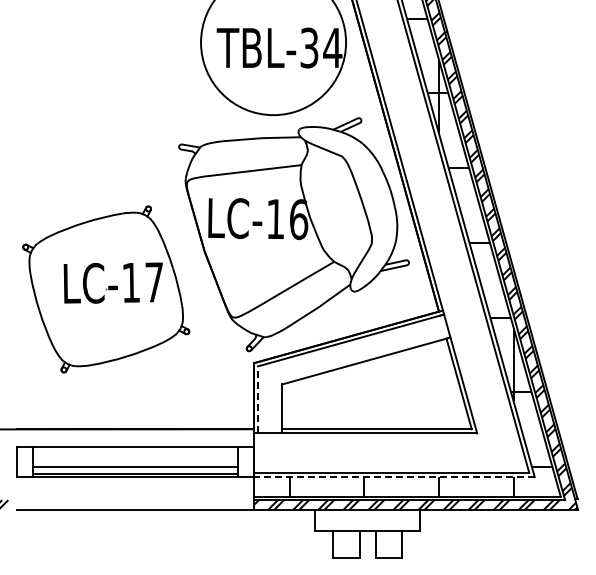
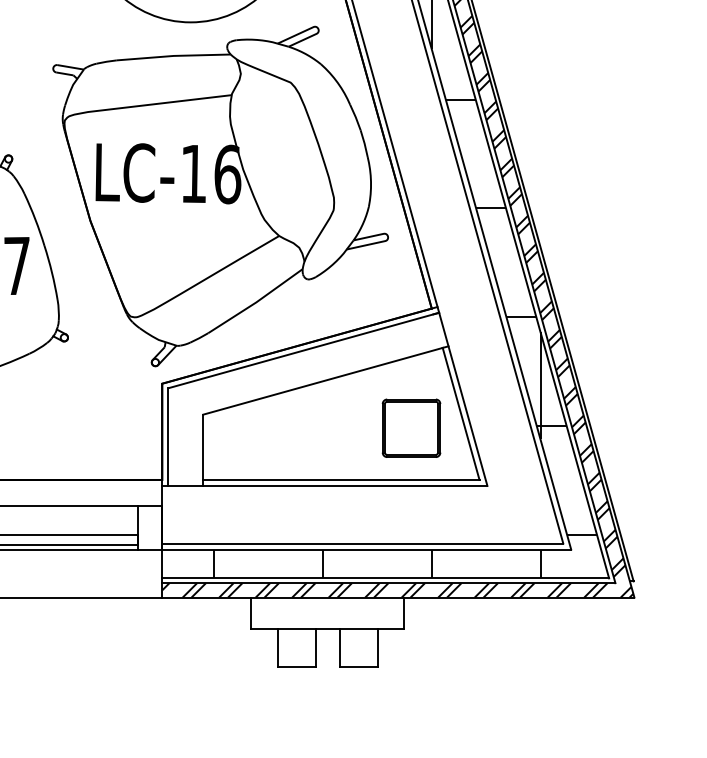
part: (424, 393) -> (410, 427), added
line: (258, 399) -> (168, 436), dashed -> solid
line: (393, 477) -> (365, 550), dashed -> solid

